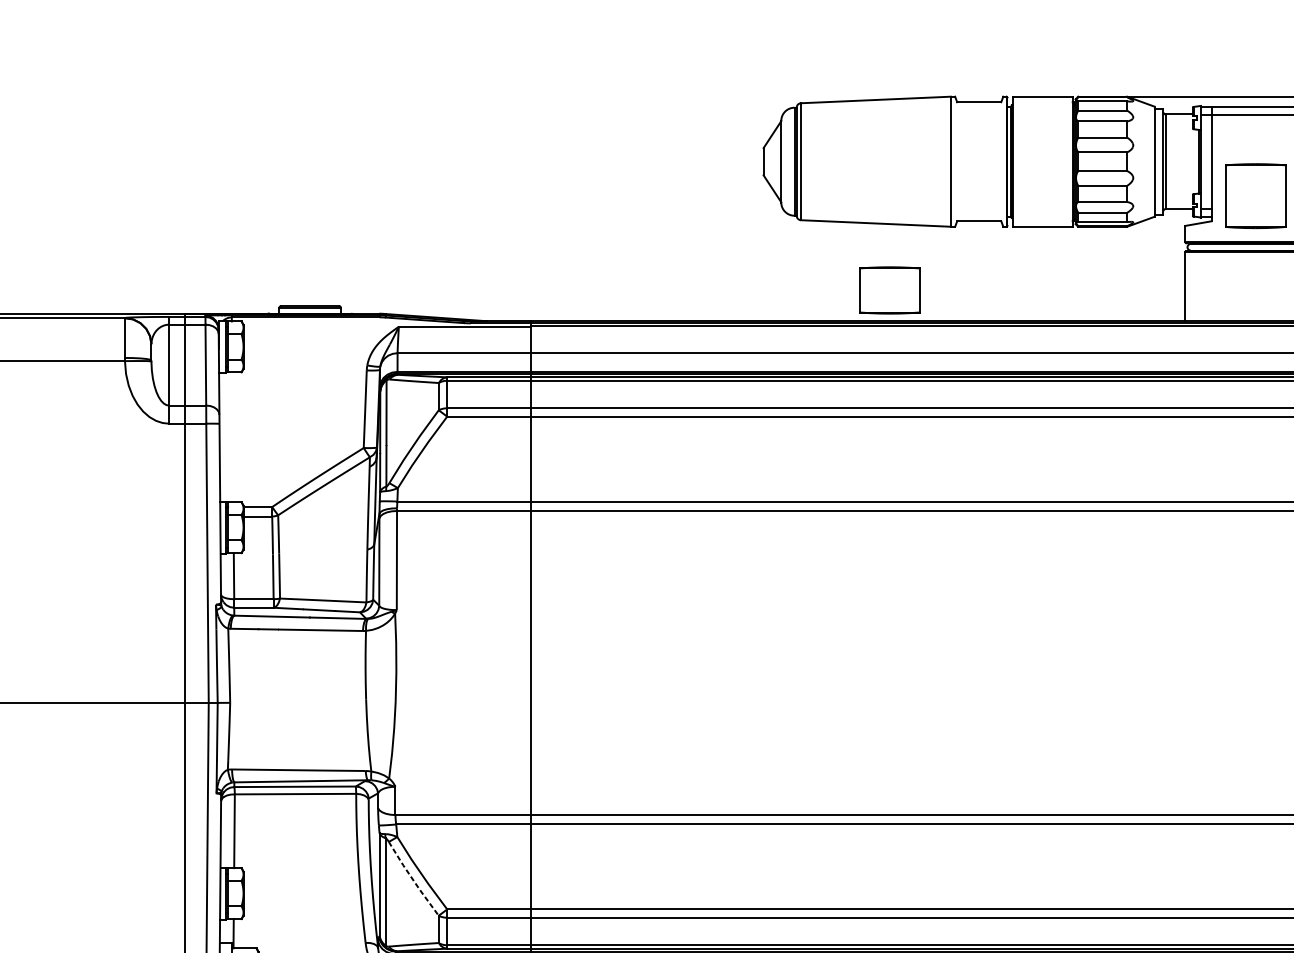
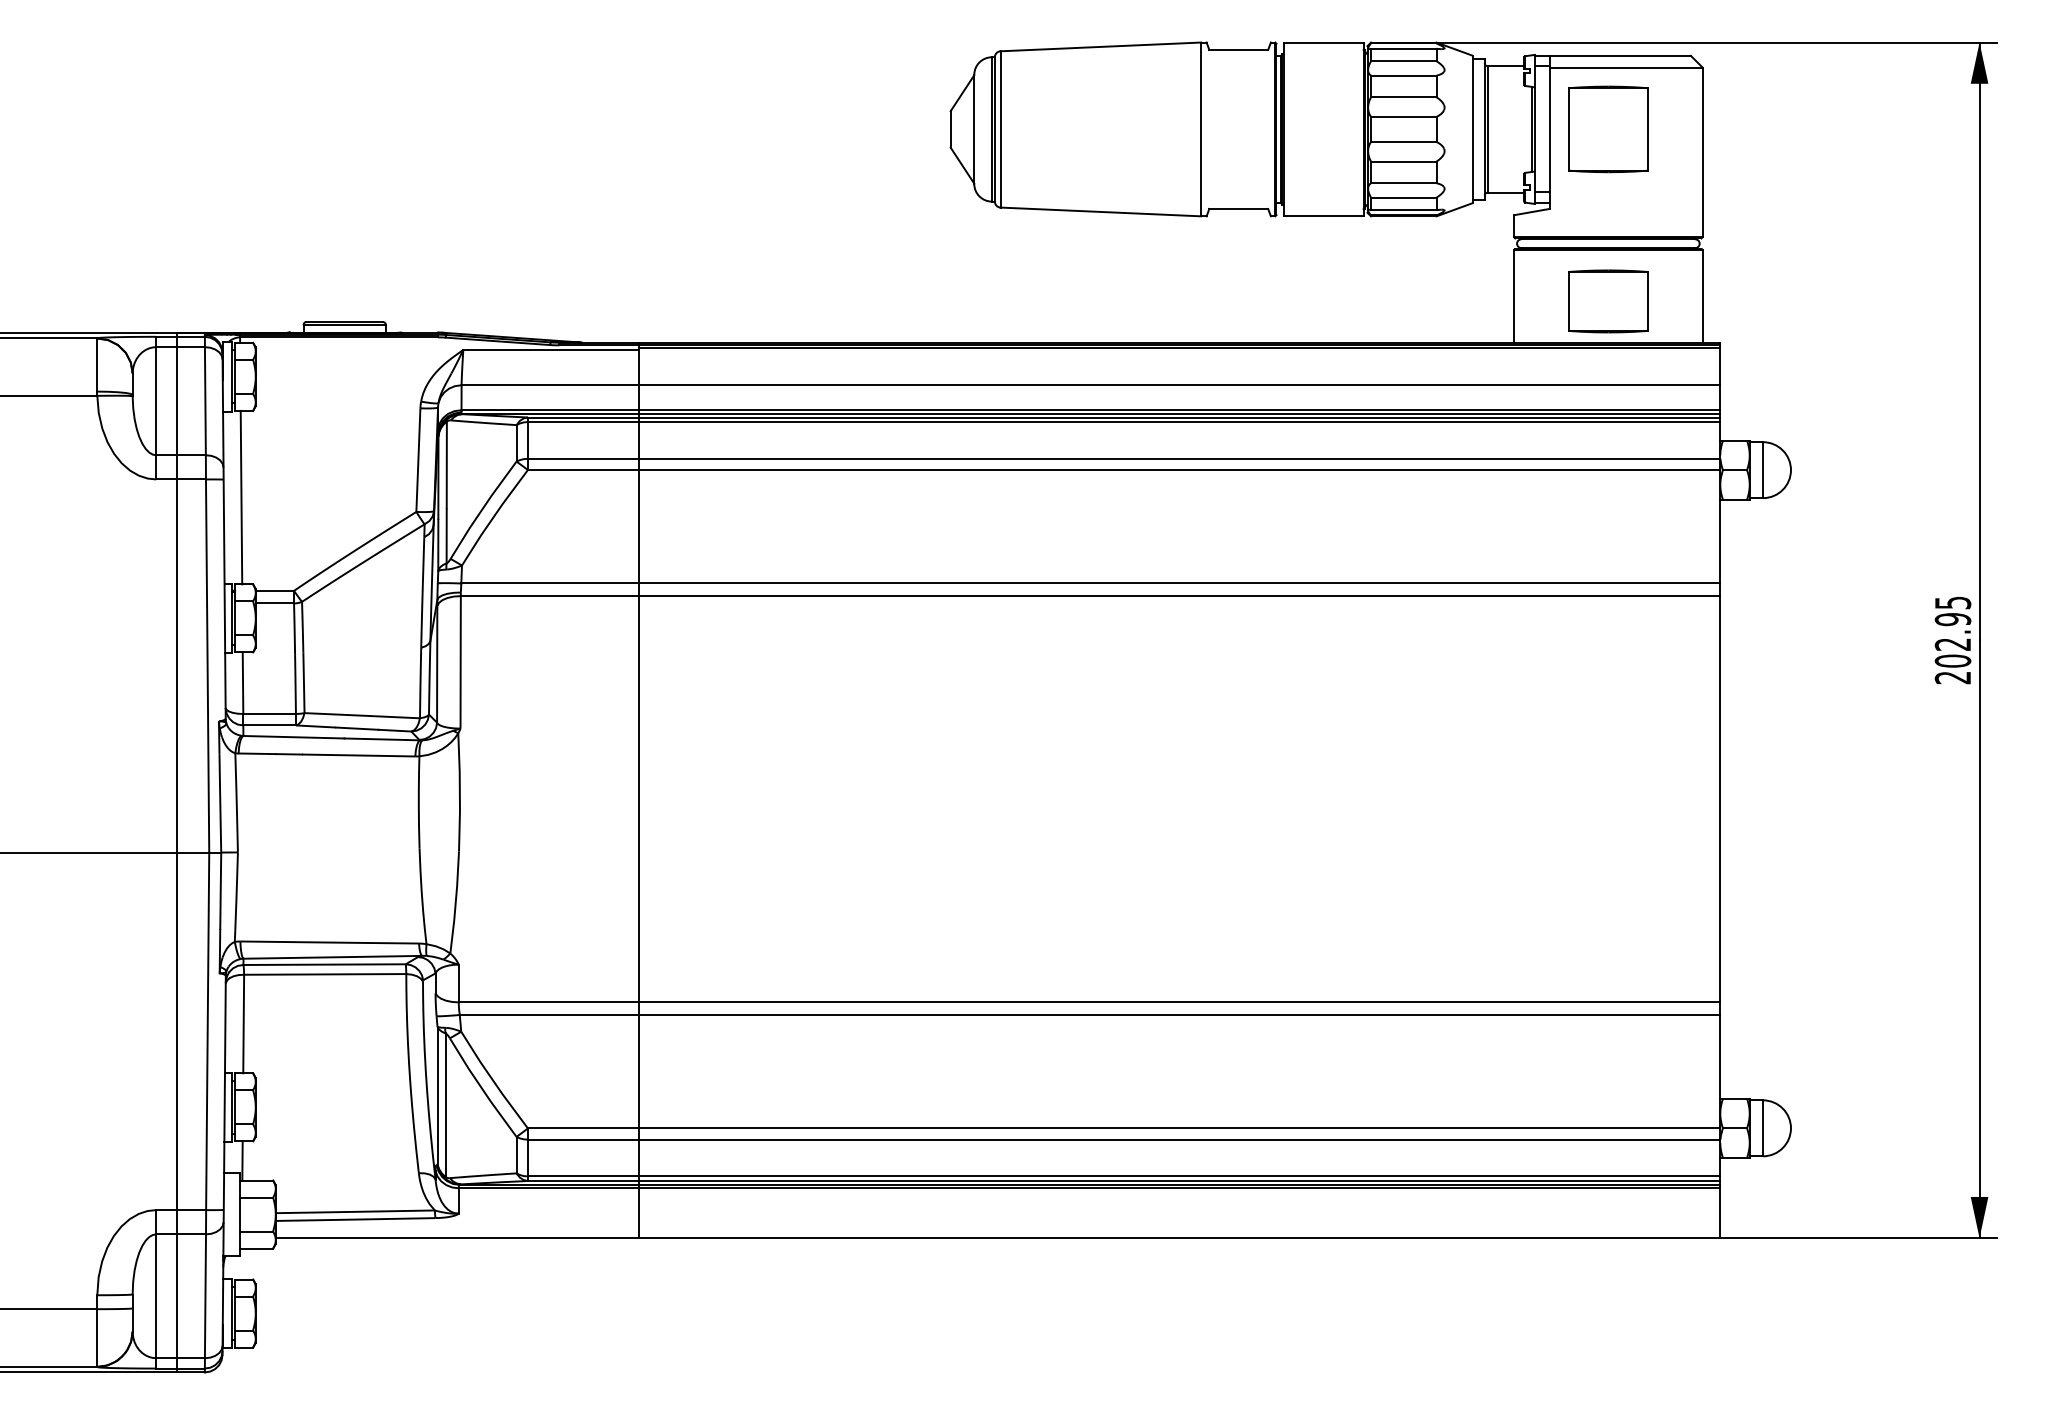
part: (1255, 196) -> (1608, 129), moved
part: (889, 290) -> (1608, 301), moved
line: (232, 437) -> (241, 497), added
line: (412, 879) -> (481, 1088), dashed -> solid

